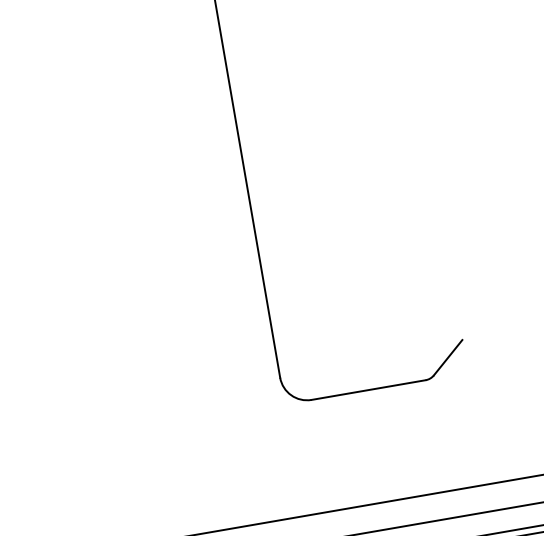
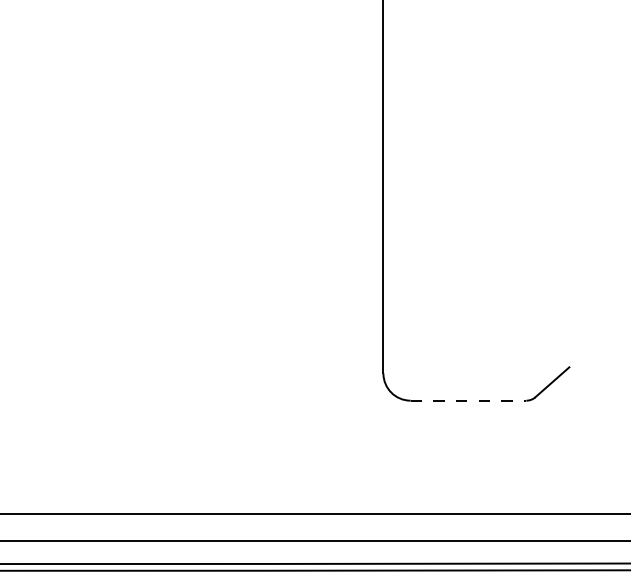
line: (368, 389) -> (468, 400), solid -> dashed

